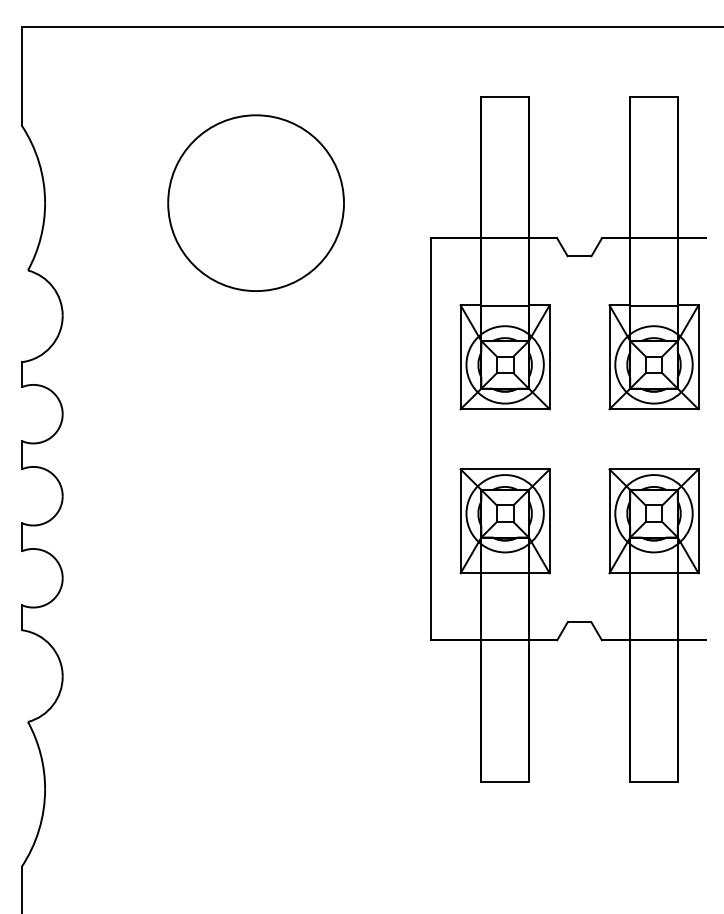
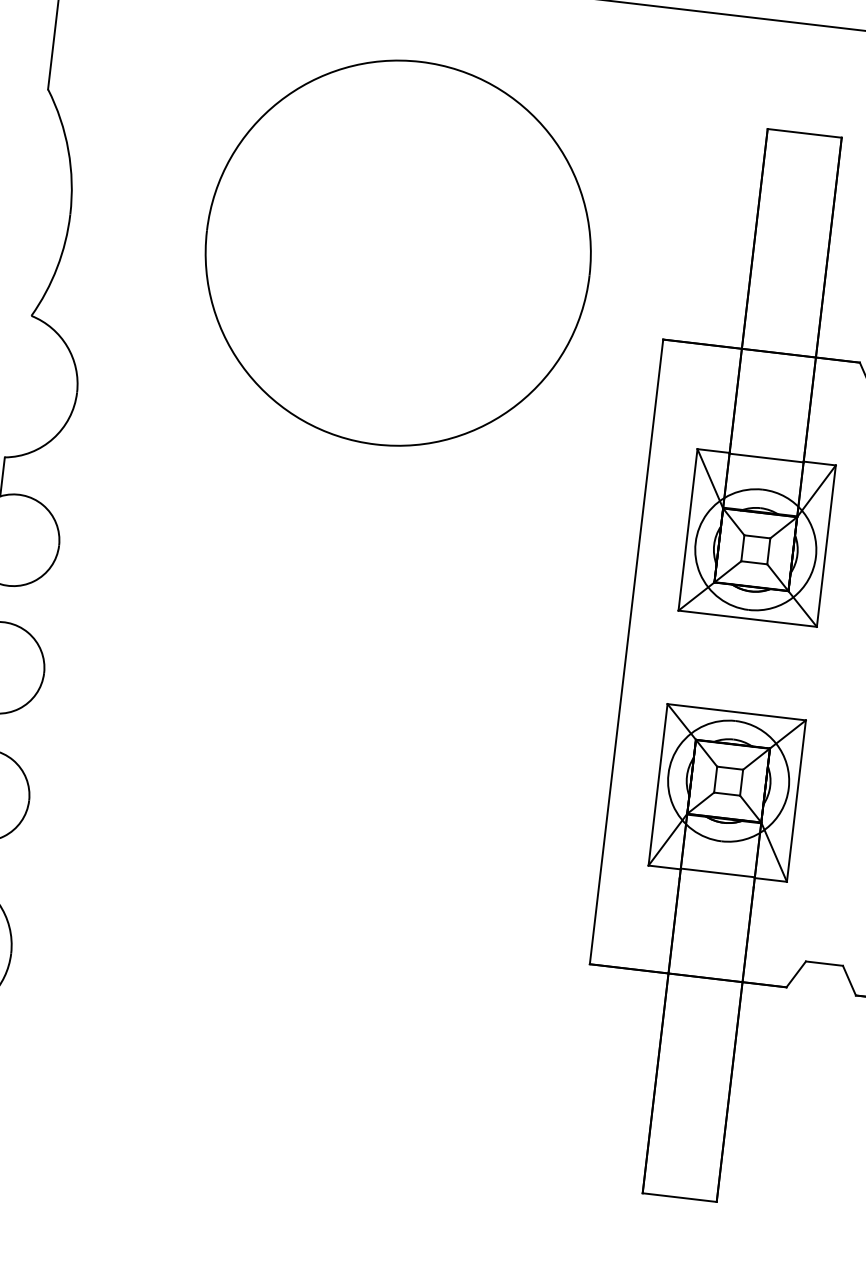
part: (255, 202) -> (397, 251), size x1.4

